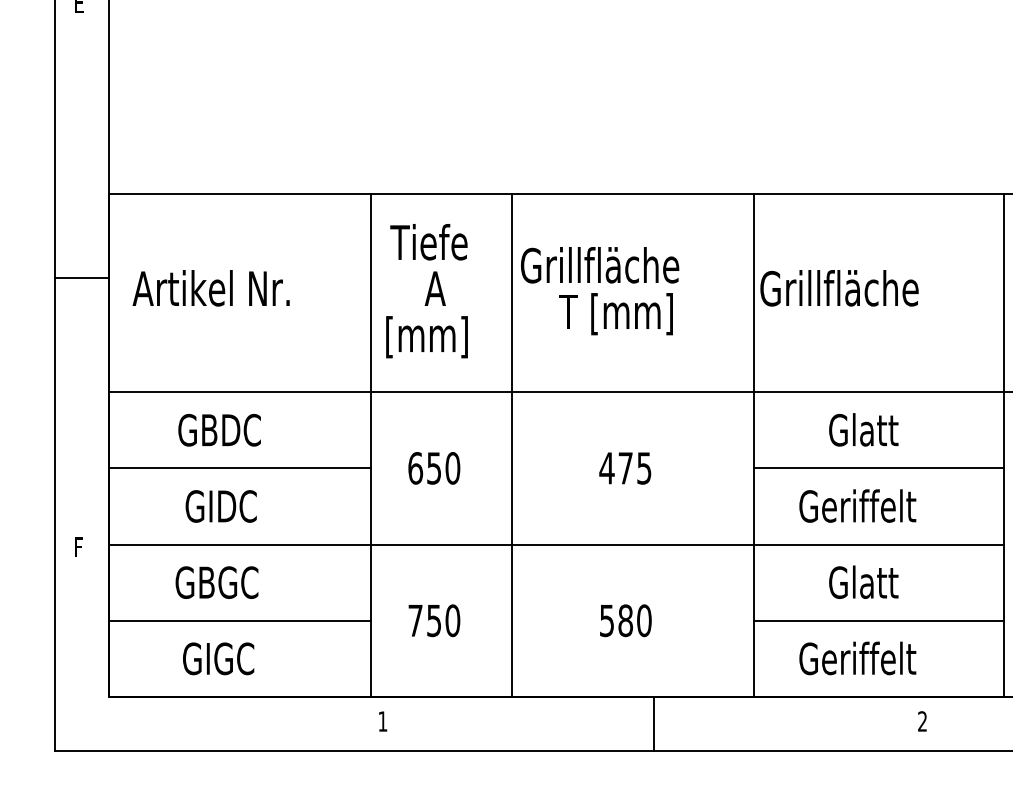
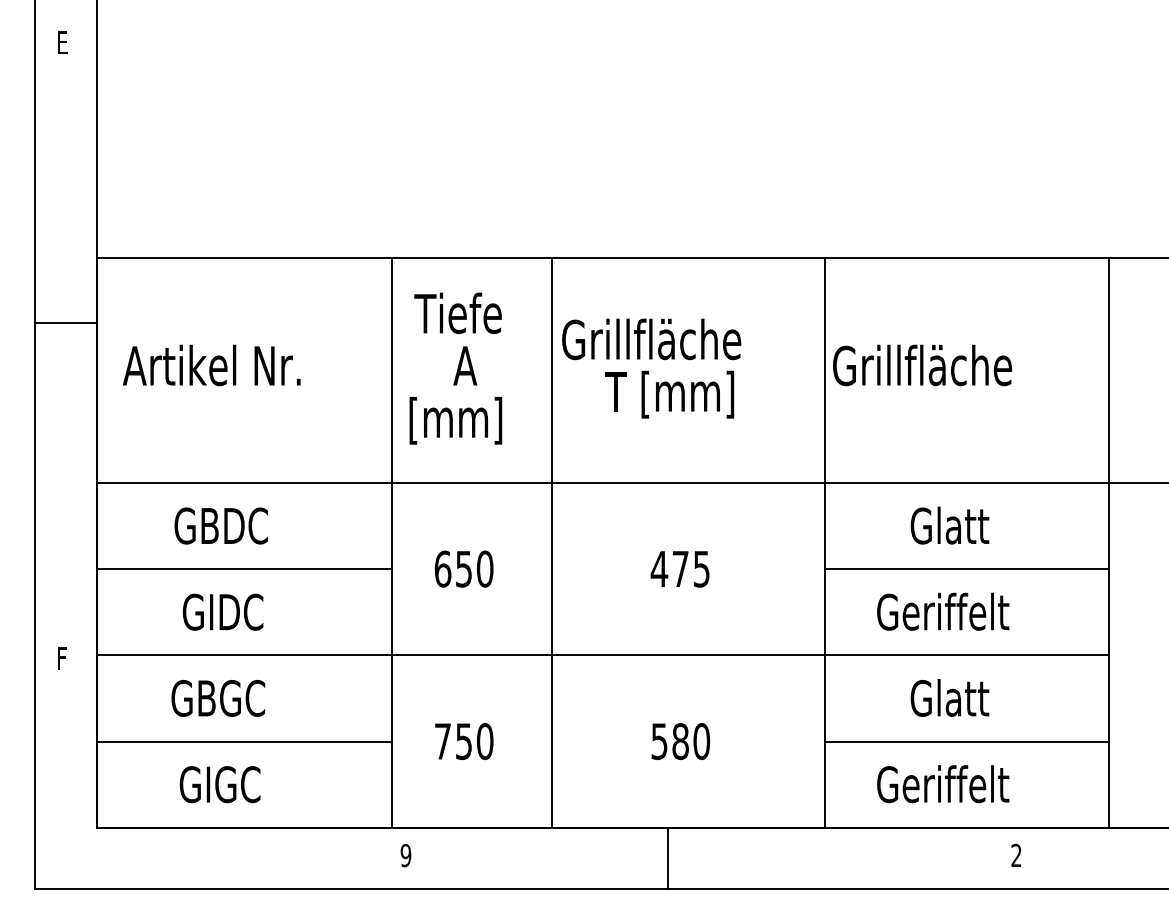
line: (81, 277) -> (65, 322), moved
text: (382, 721) -> (405, 855), 1 -> 9
line: (653, 724) -> (668, 858), moved

